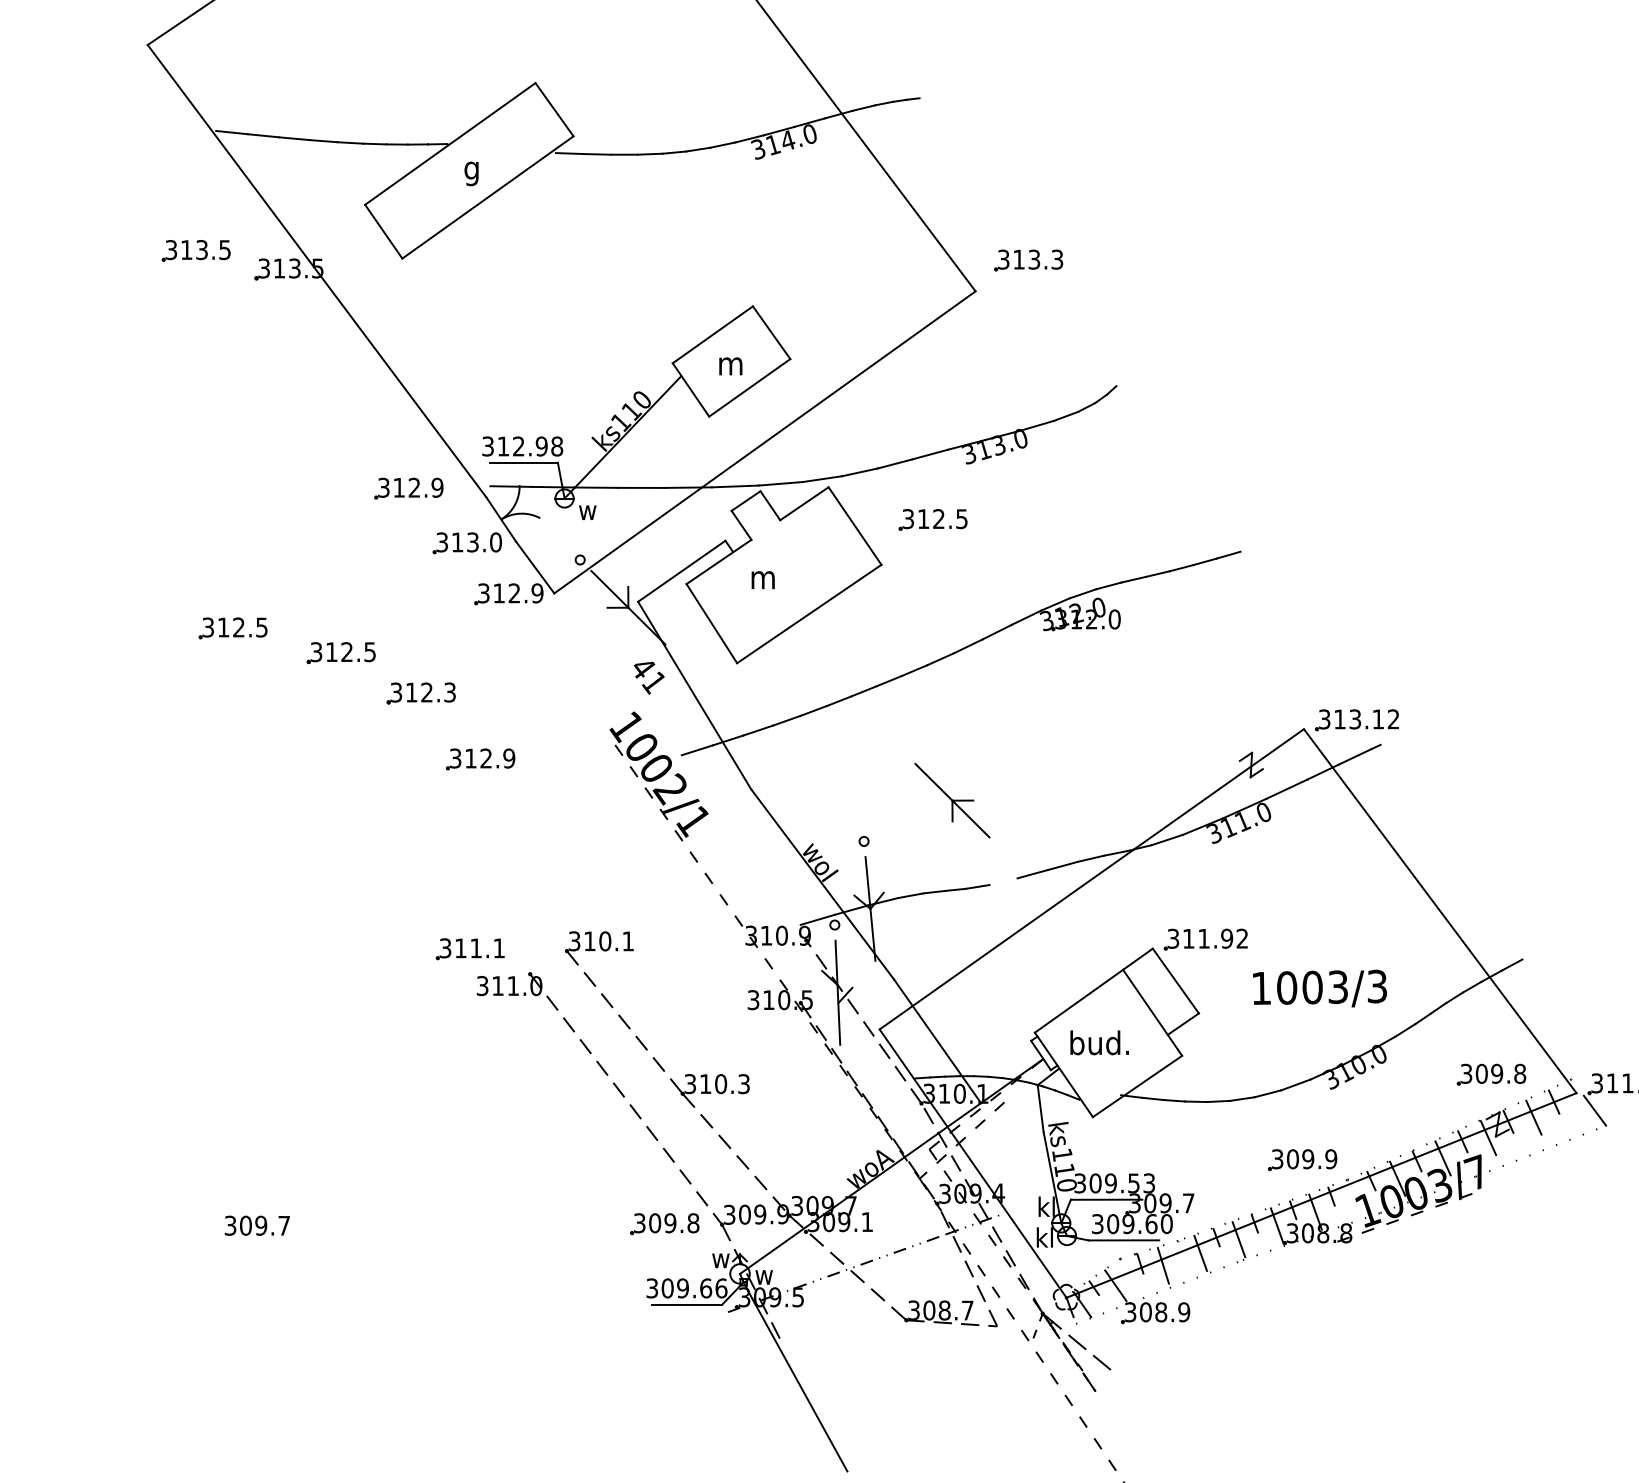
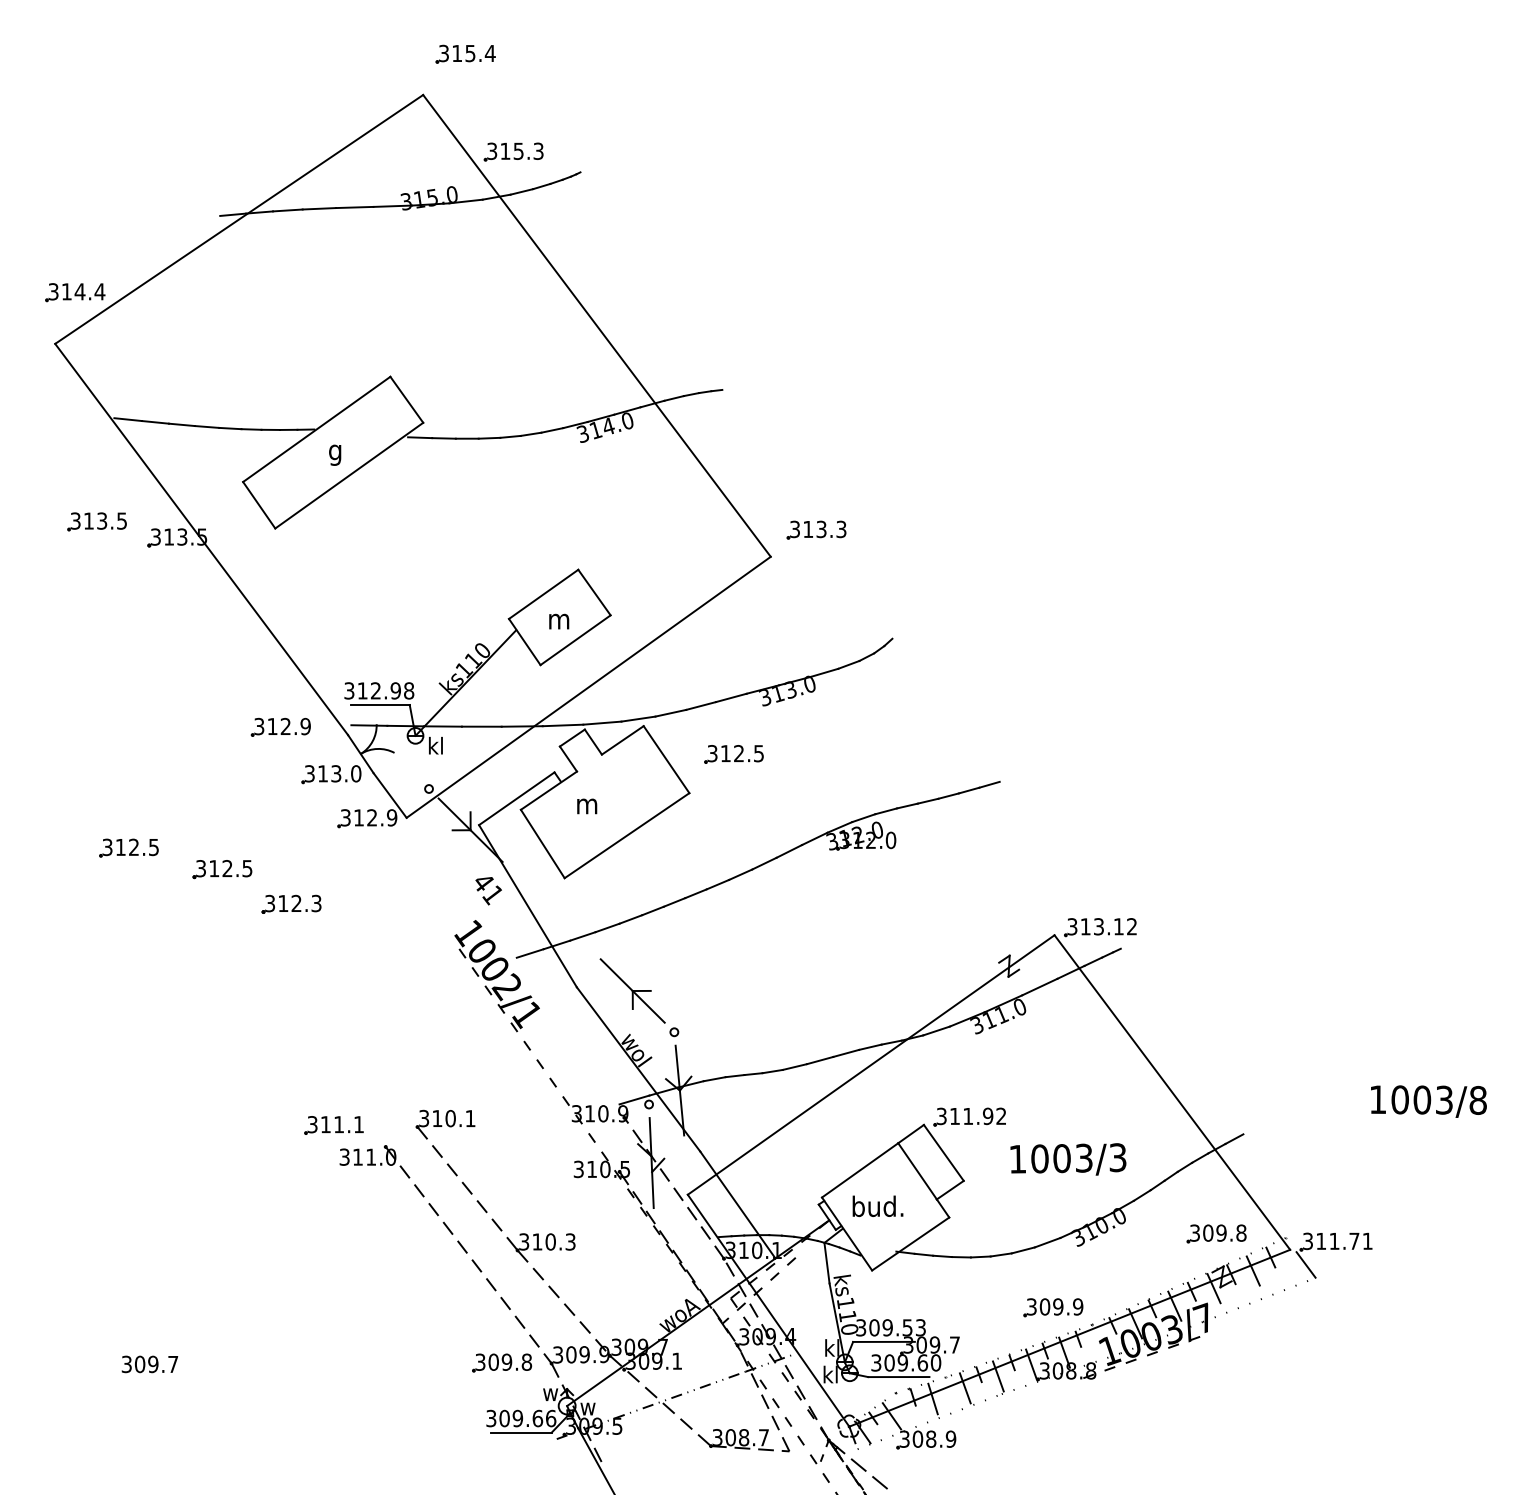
text: (587, 509) -> (435, 745), w -> kl
part: (480, 759) -> (342, 961), removed
part: (952, 800) -> (632, 990), moved
line: (1003, 881) -> (794, 1066), added

